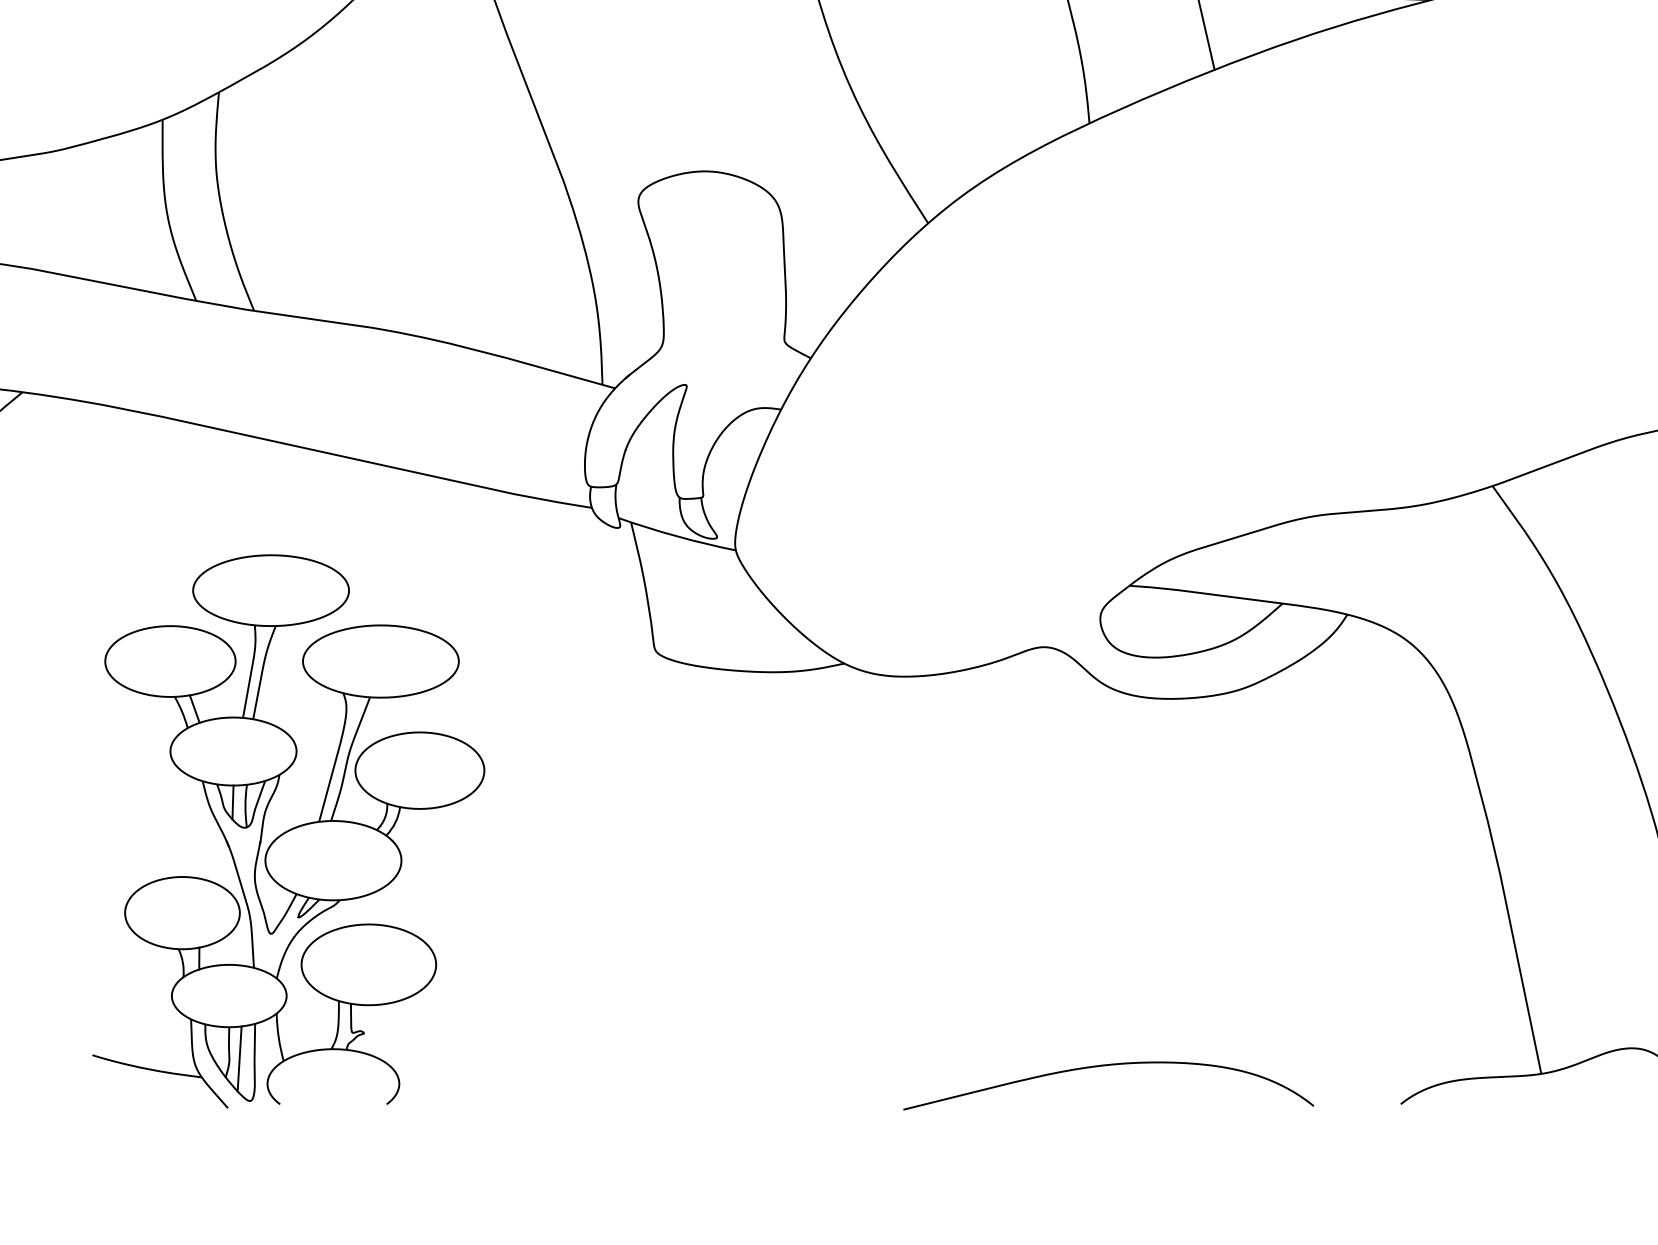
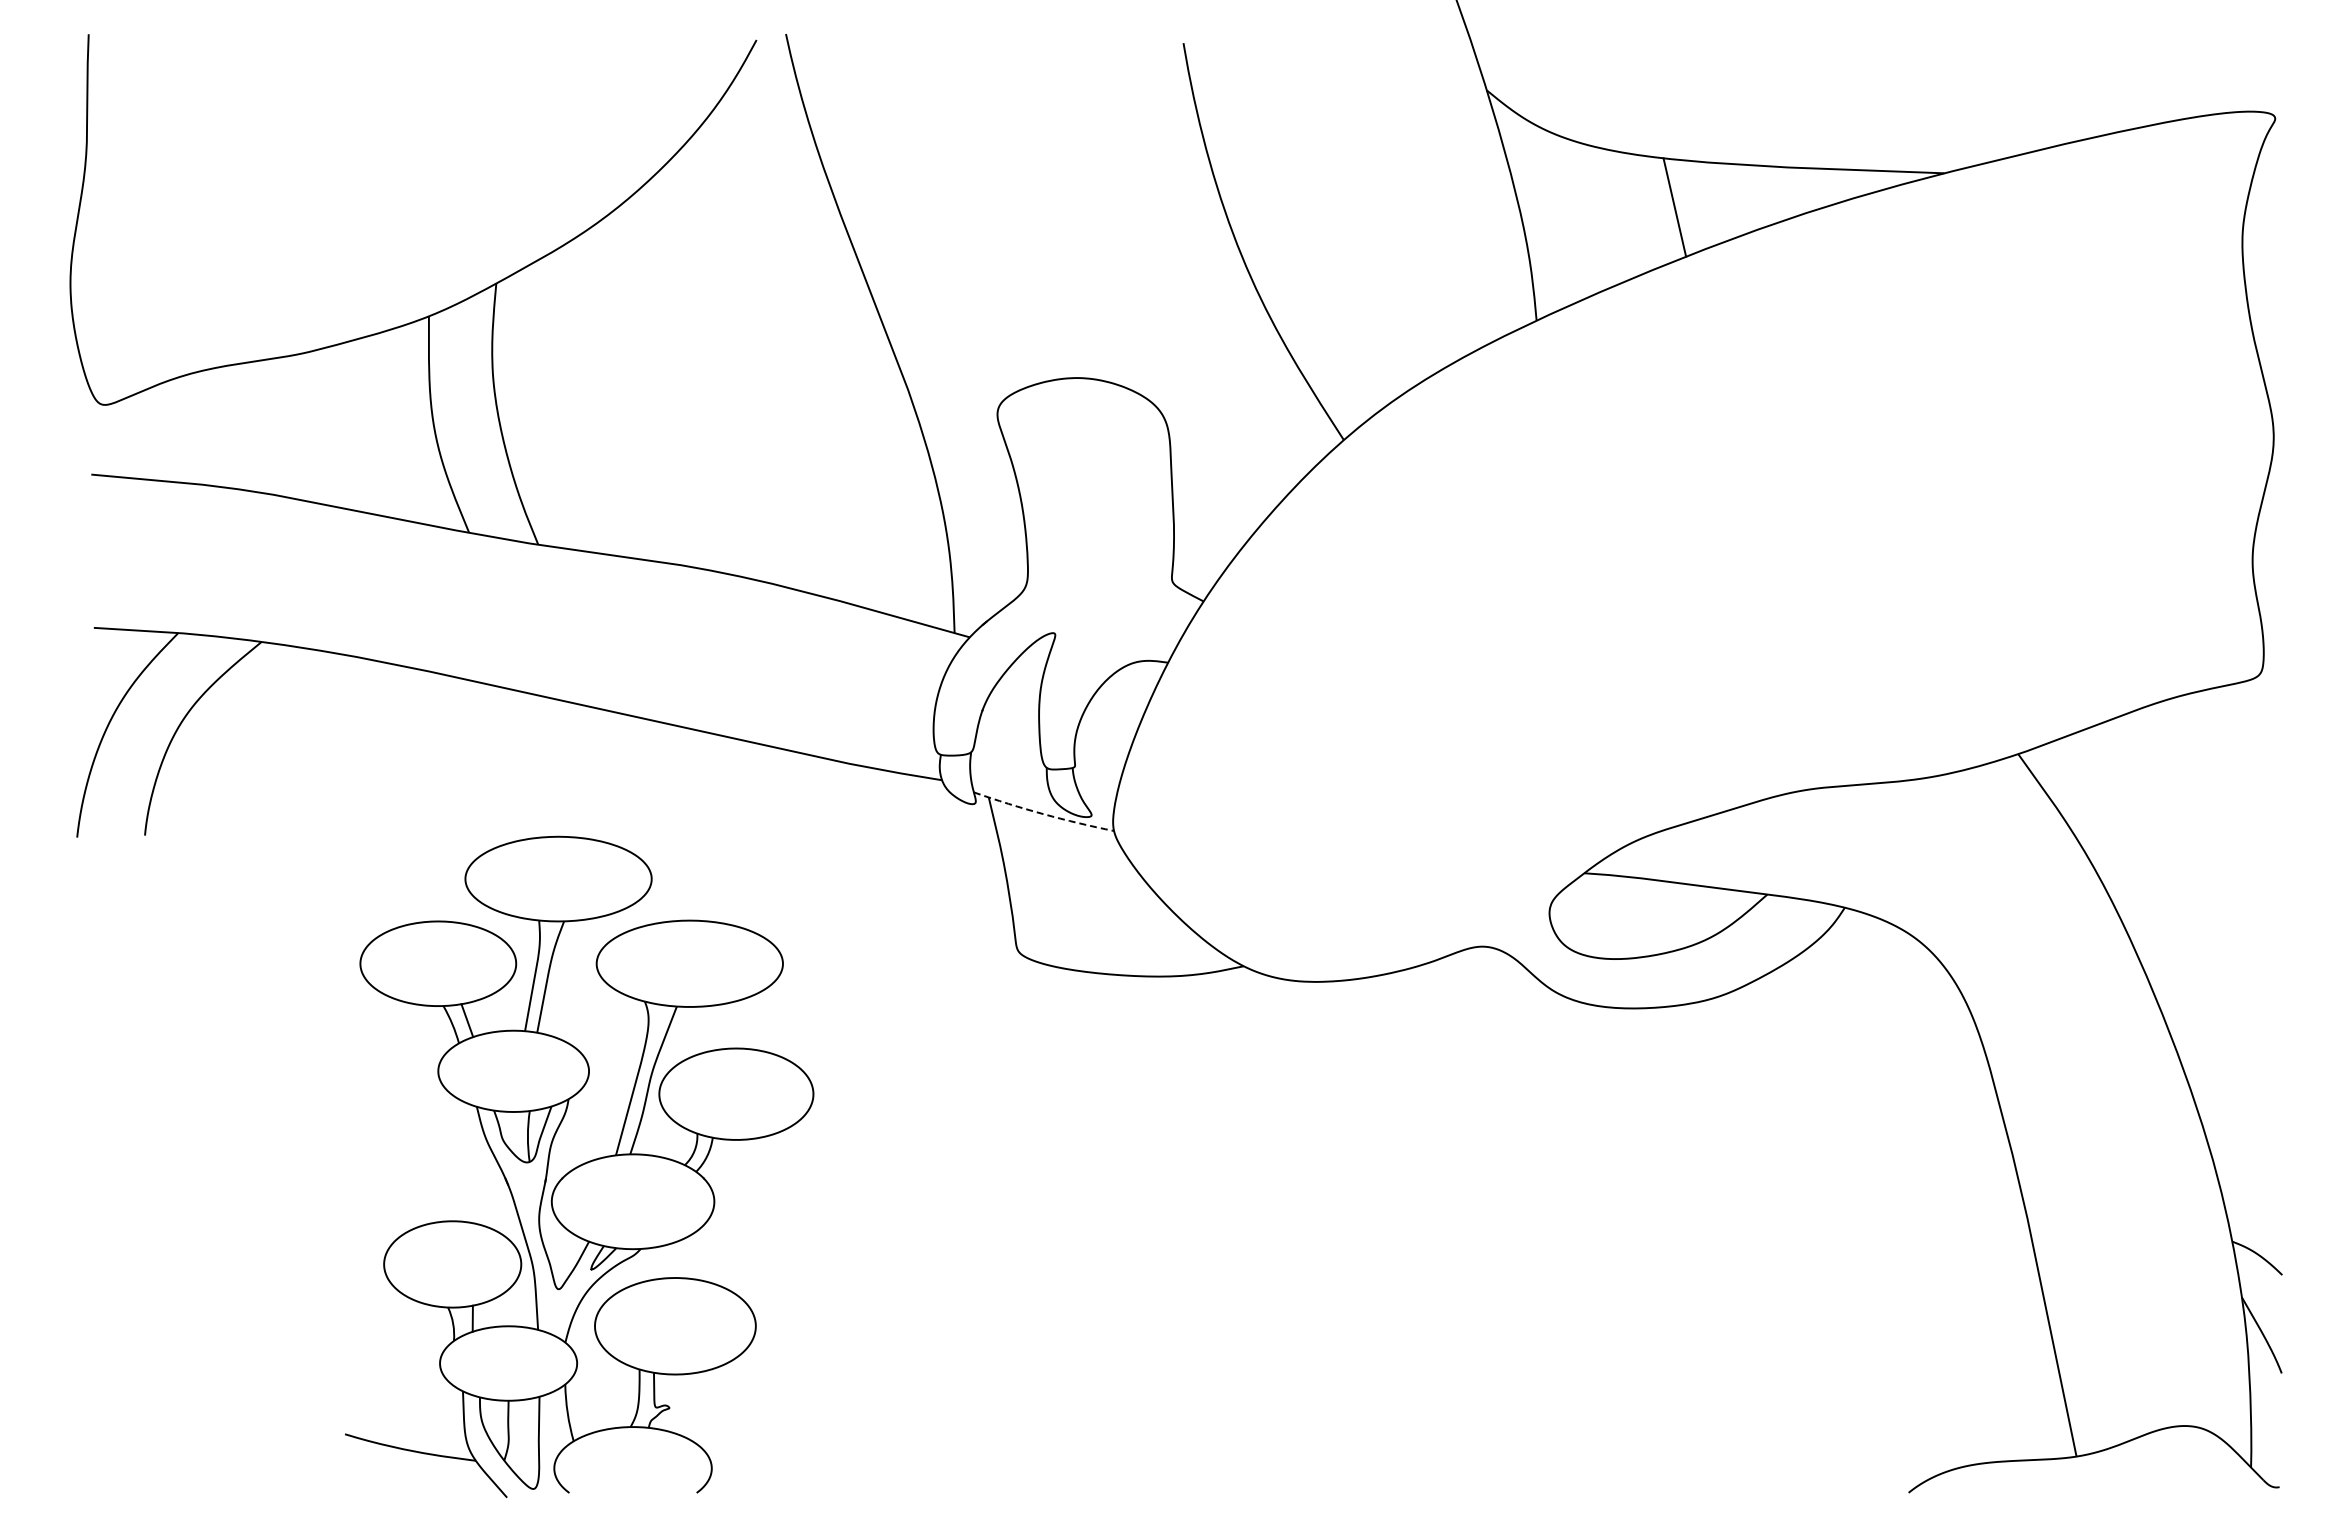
arc: (676, 536) -> (1043, 814), solid -> dashed
line: (232, 802) -> (512, 1132), removed
line: (239, 1058) -> (520, 1438), removed
curve: (1106, 1066) -> (1556, 1447), removed

